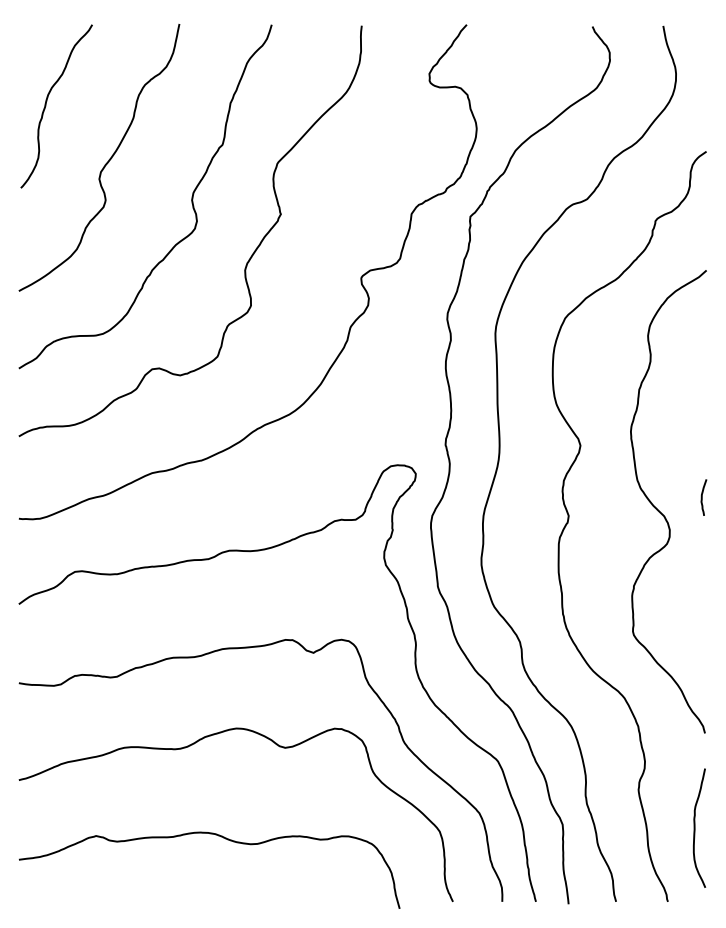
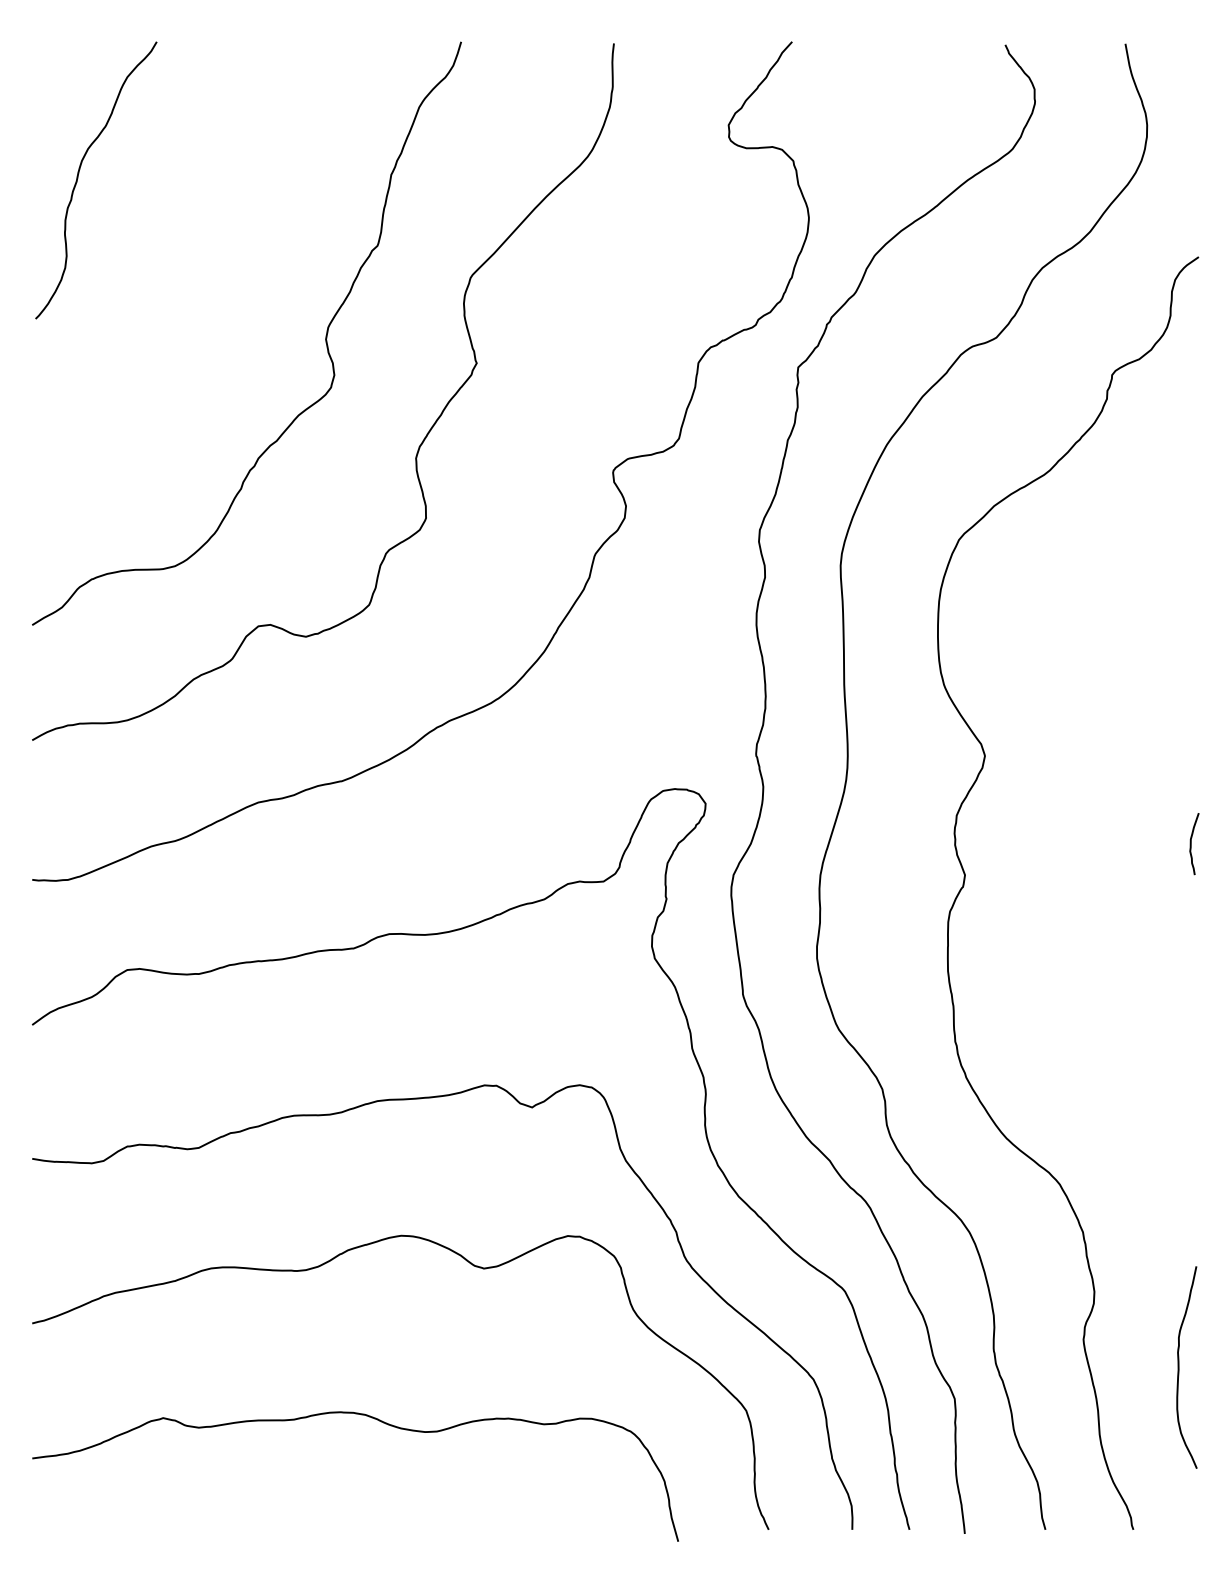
curve: (105, 163) -> (179, 277), removed
curve: (659, 510) -> (1119, 865), removed
curve: (695, 827) -> (1180, 1366), moved

